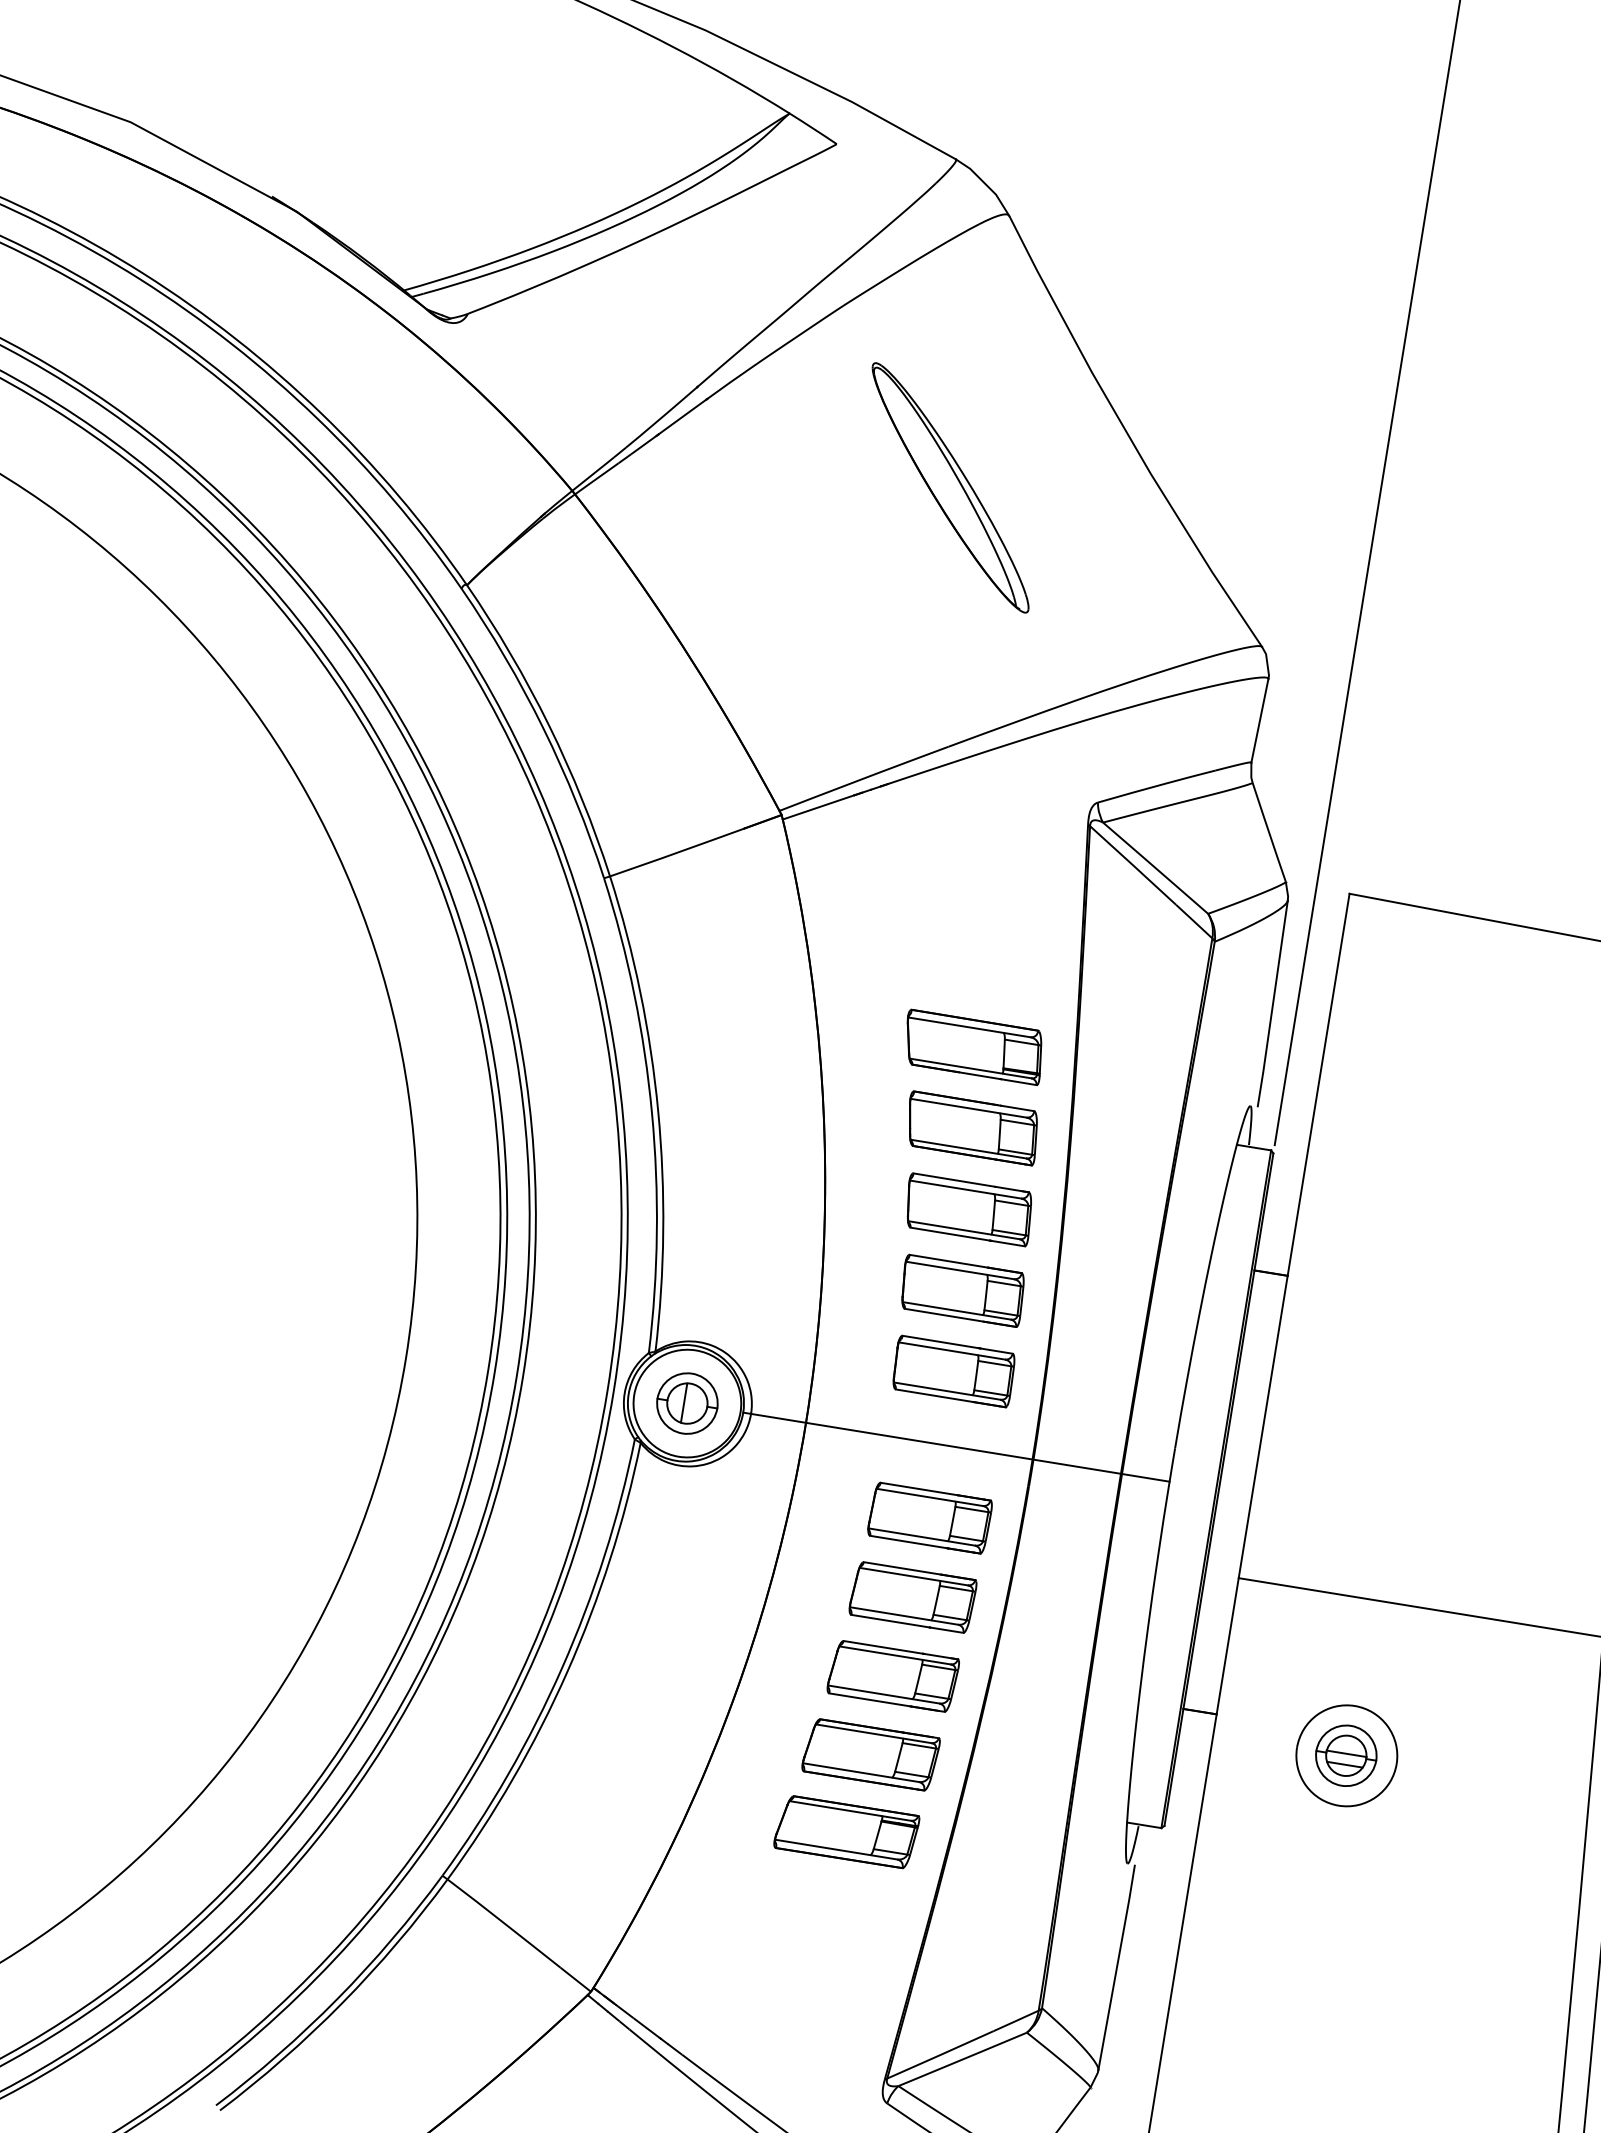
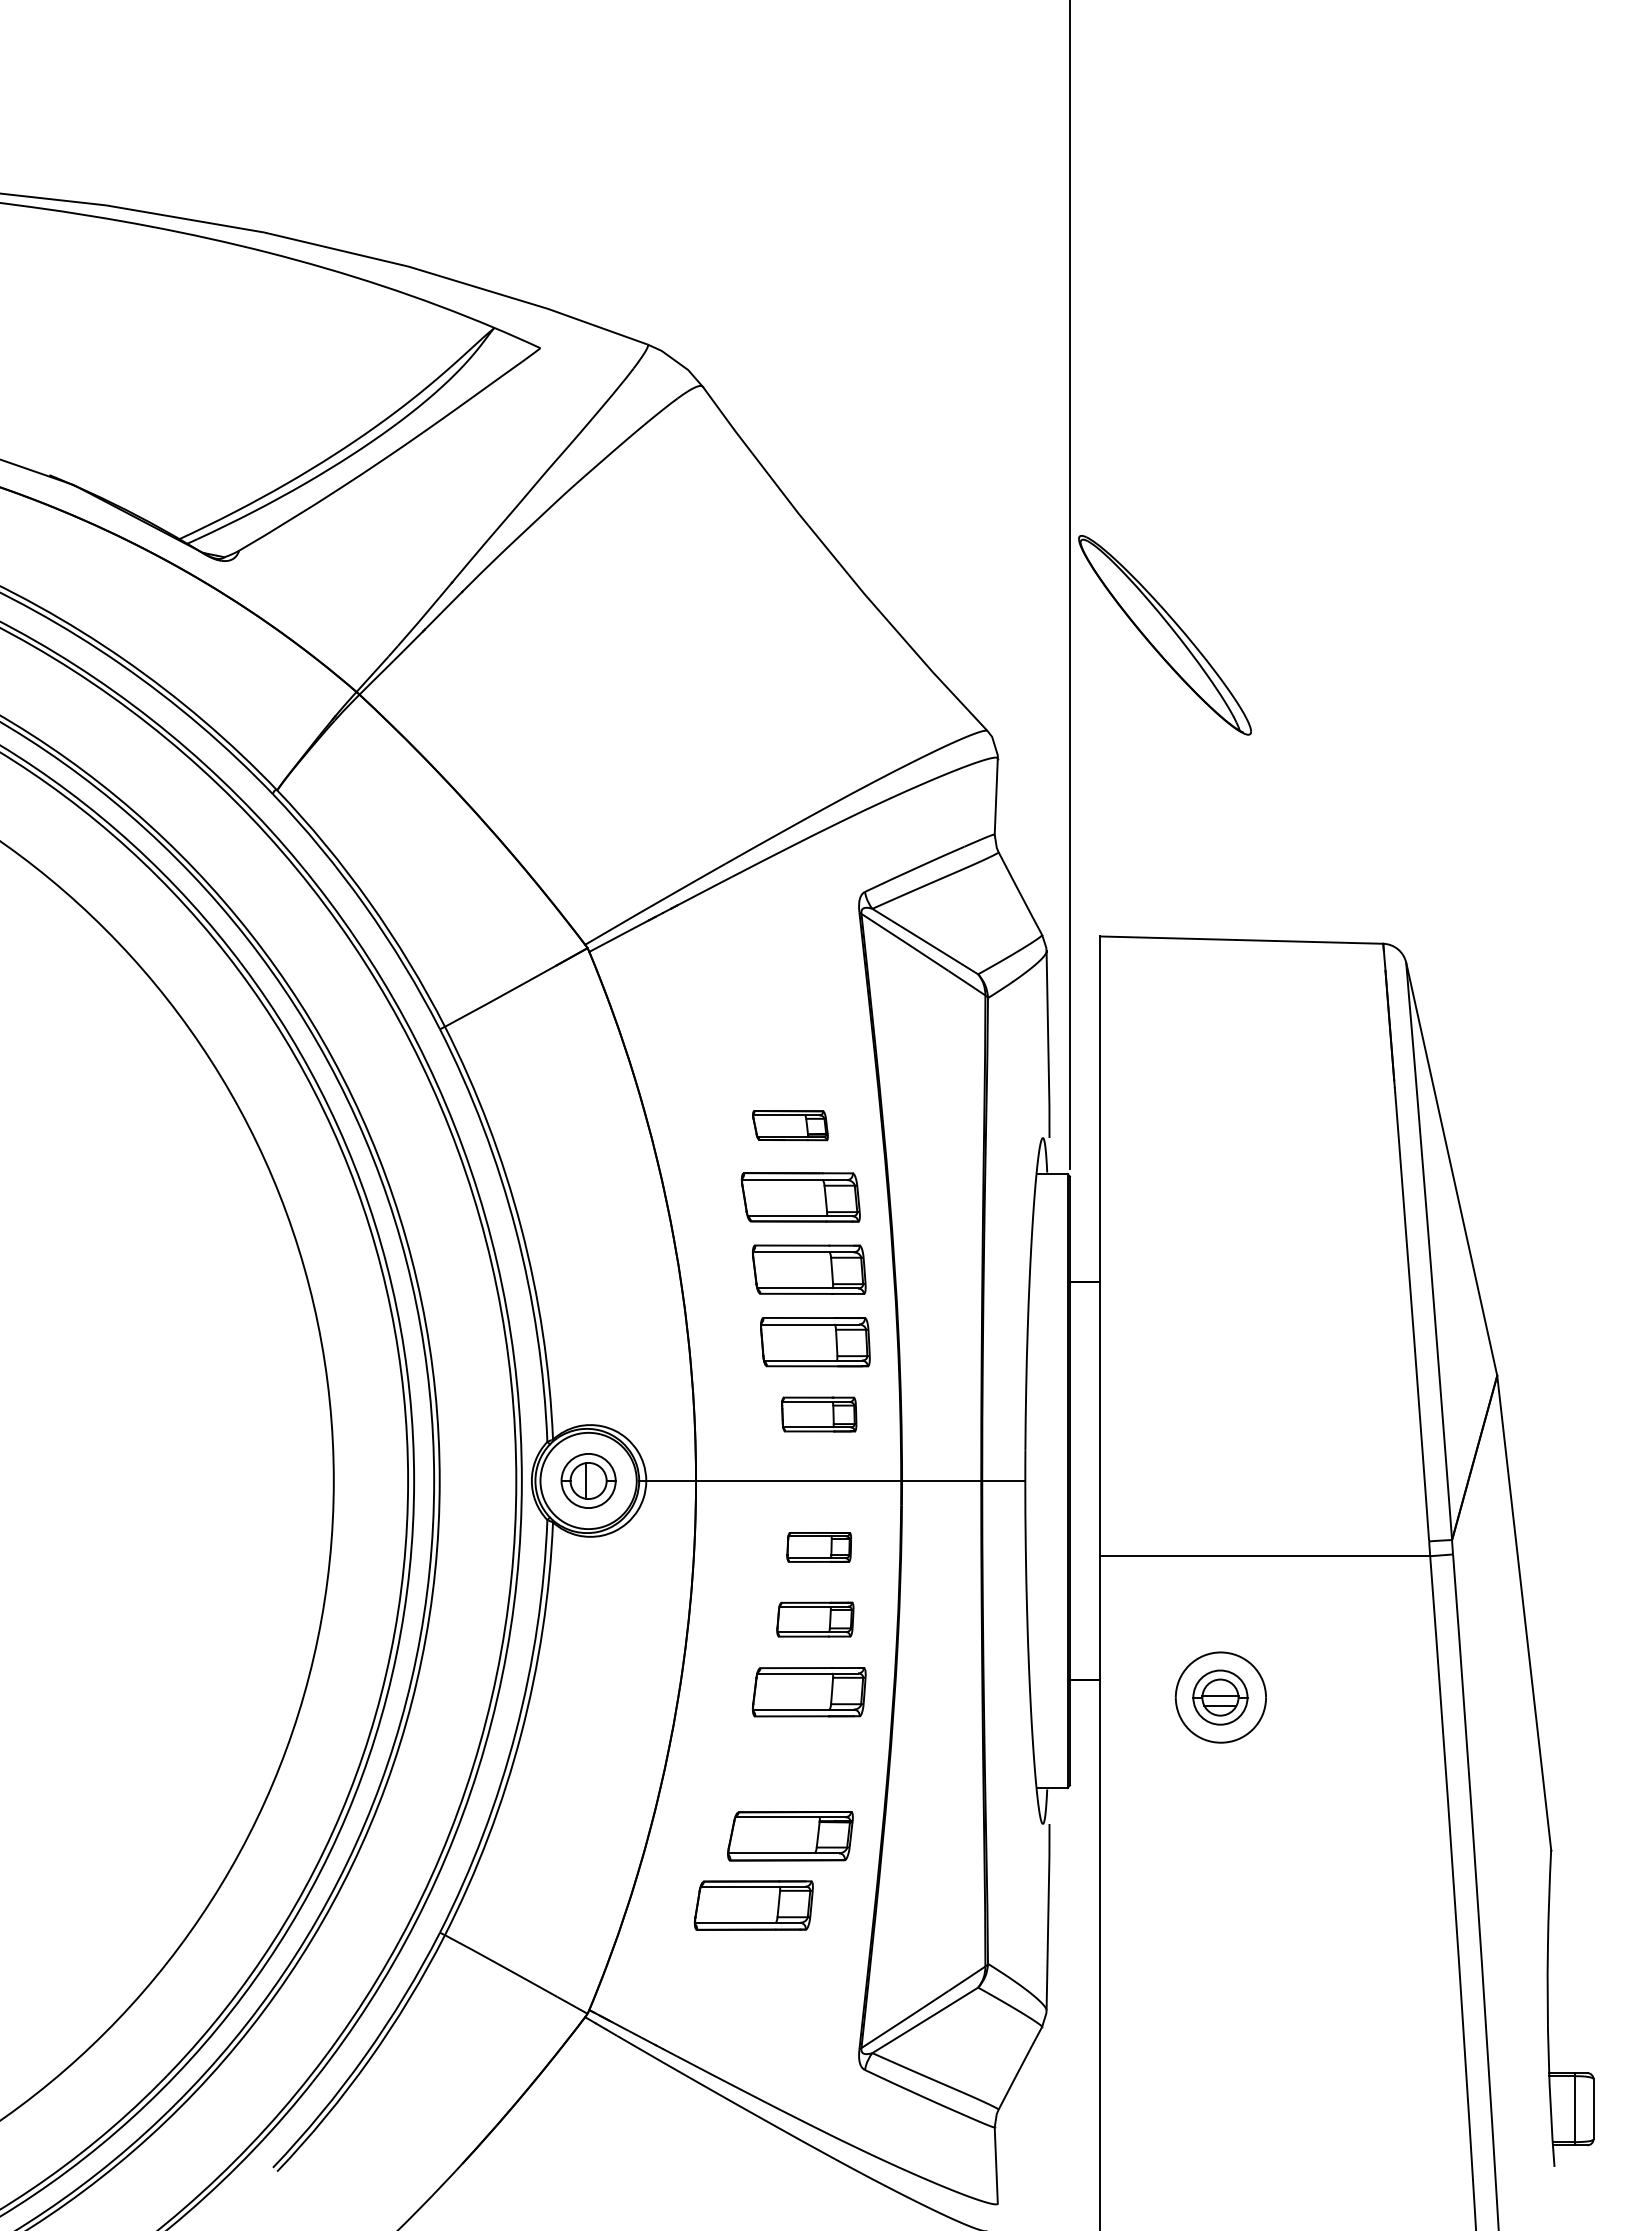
part: (949, 488) -> (1164, 635), moved
part: (973, 1047) -> (790, 1125), size x0.6
part: (954, 1371) -> (819, 1414), size x0.7
part: (930, 1518) -> (819, 1547), size x0.6
part: (913, 1597) -> (815, 1619), size x0.7
part: (870, 1754) -> (753, 1905), moved

